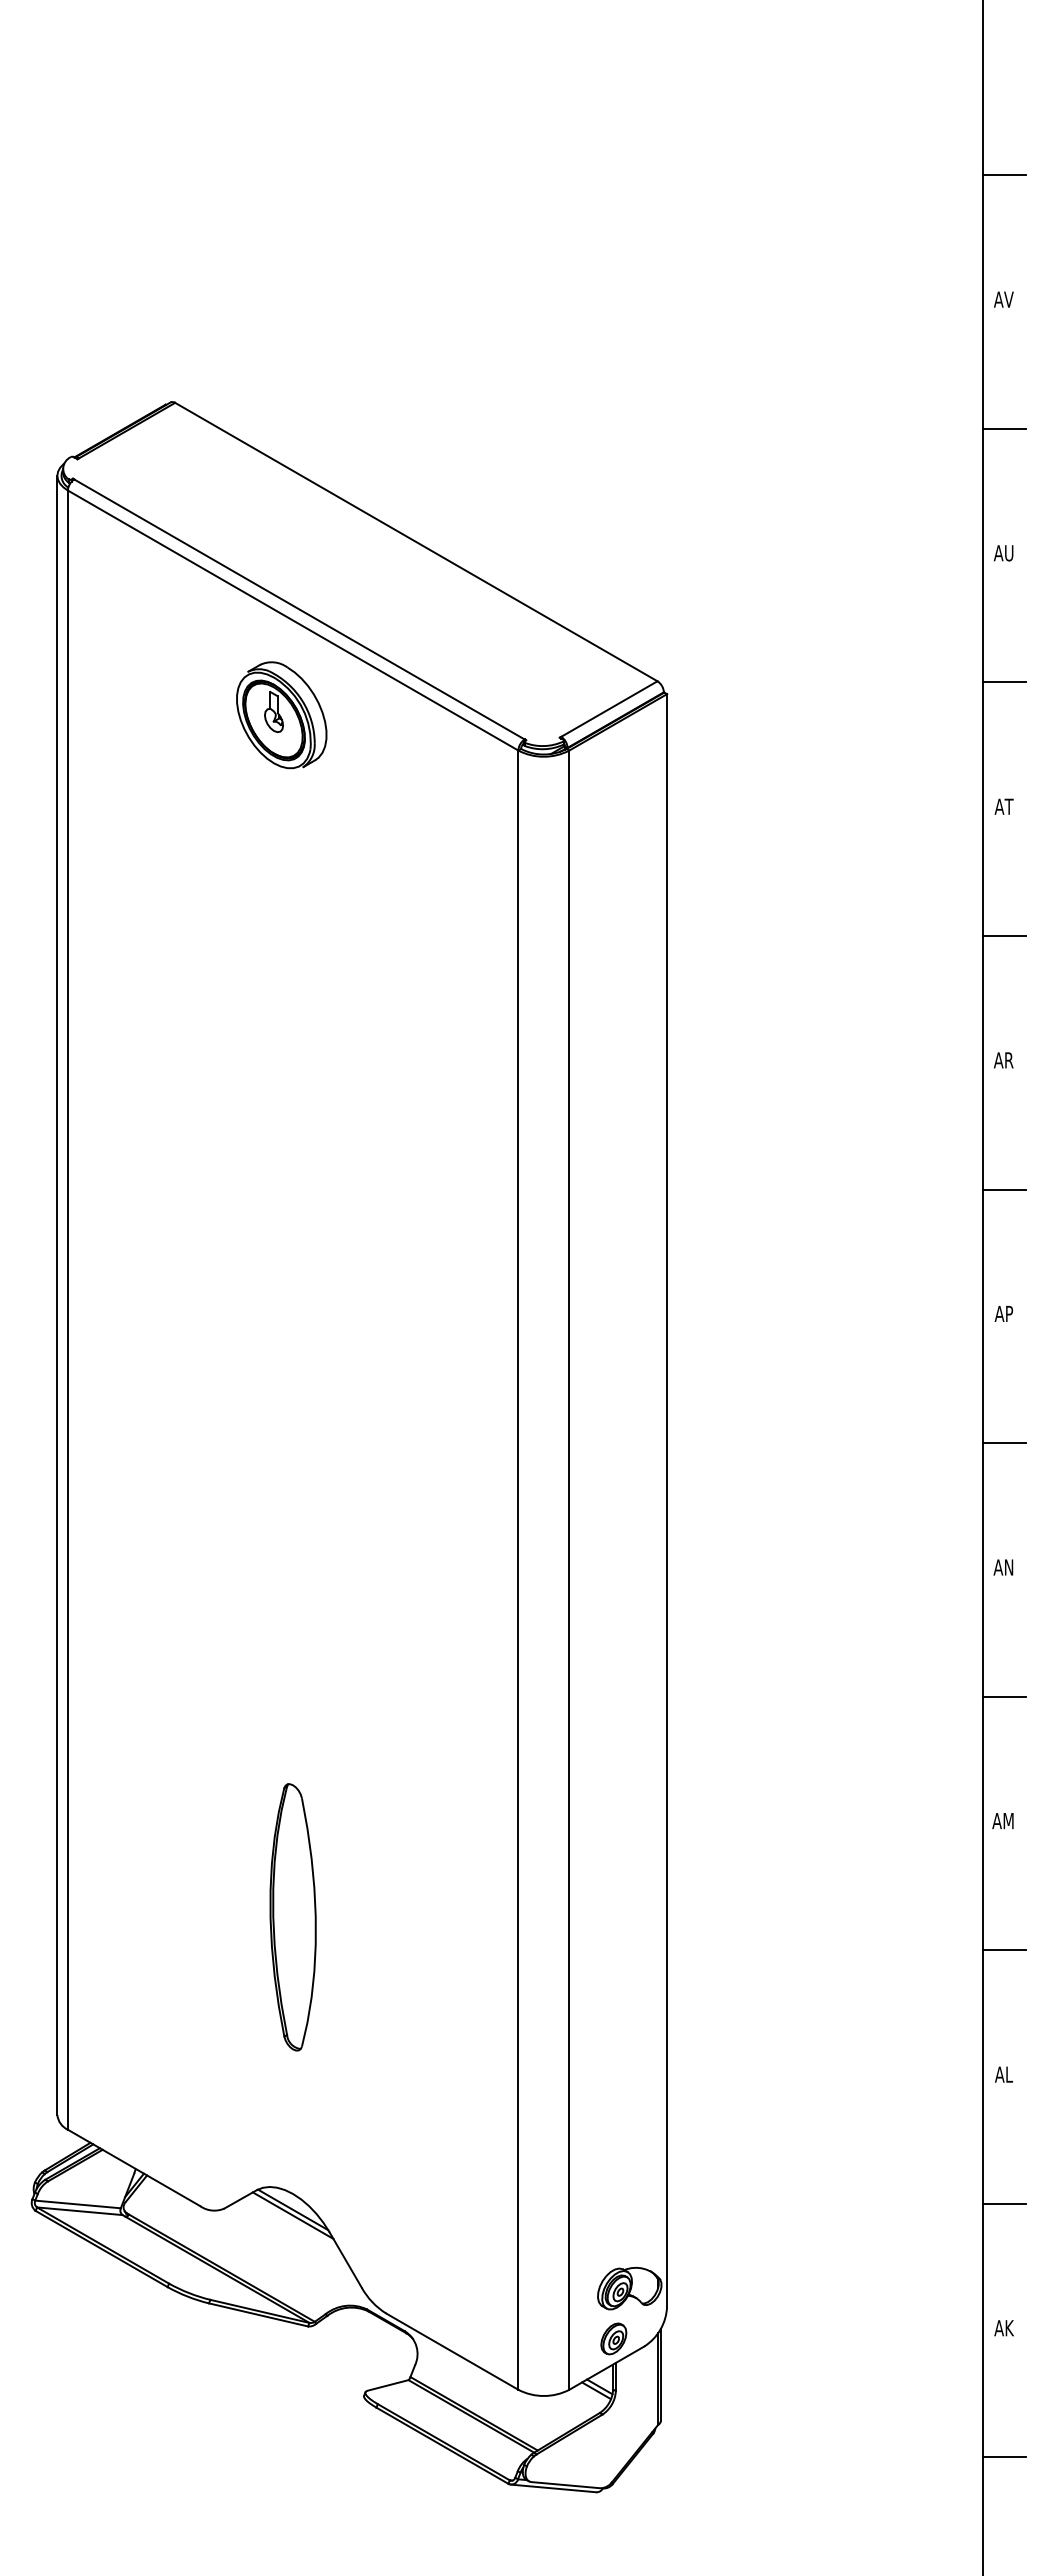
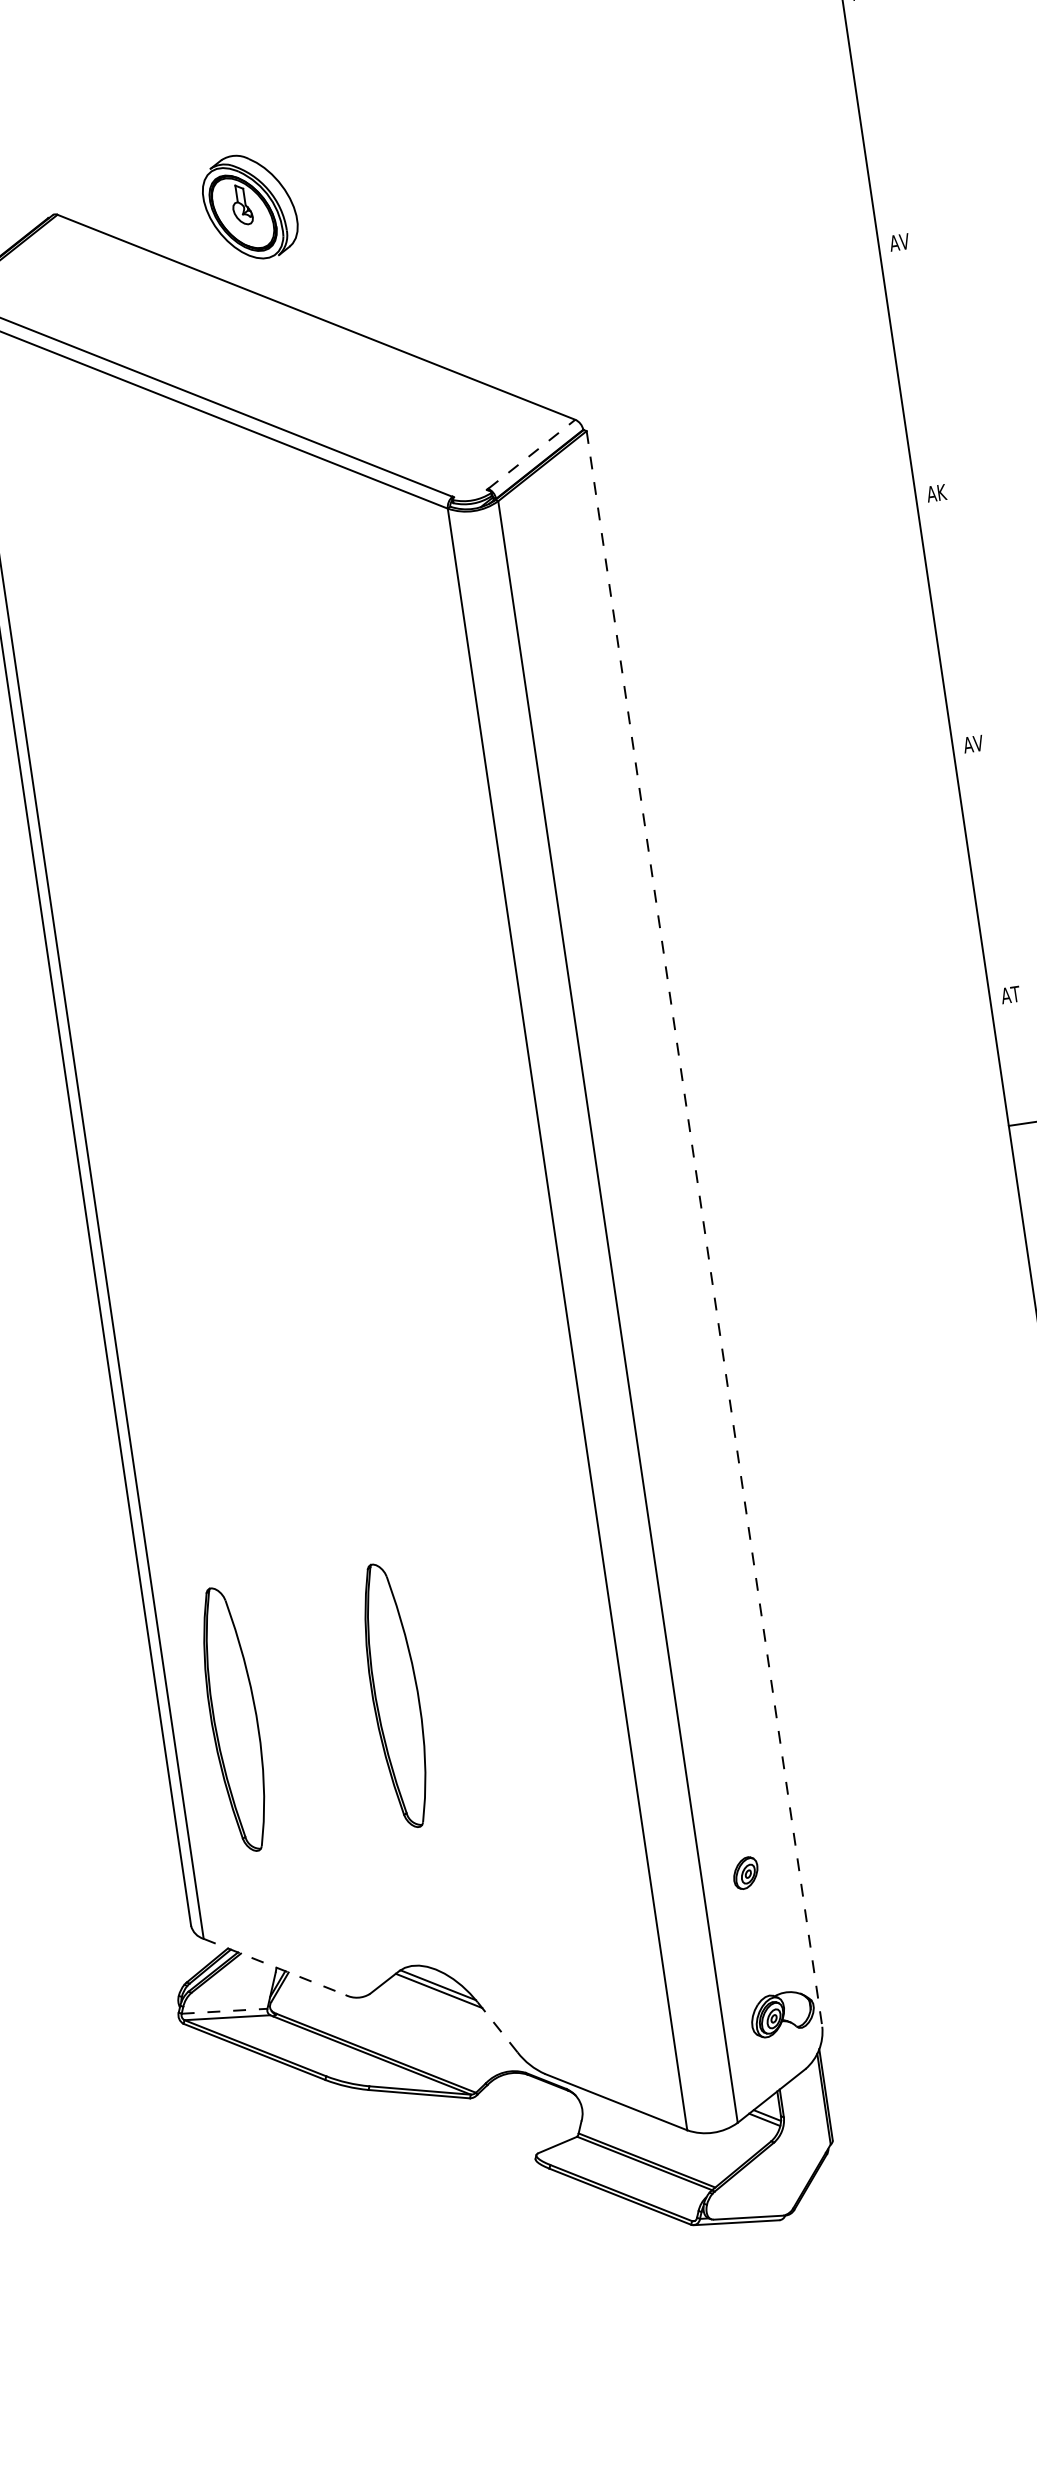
line: (1004, 428) -> (881, 119), removed
text: (1003, 553) -> (898, 242), AU -> AV
line: (1004, 682) -> (918, 370), removed
line: (609, 709) -> (531, 454), solid -> dashed
part: (281, 715) -> (249, 207), moved
text: (1003, 806) -> (935, 493), AT -> AK
line: (1004, 936) -> (955, 621), removed
text: (1008, 1060) -> (977, 743), AR -> AV
line: (1004, 1189) -> (992, 871), removed
text: (1008, 1313) -> (1014, 993), AP -> AT
line: (667, 1501) -> (705, 1229), solid -> dashed
part: (129, 1917) -> (233, 1719), added
line: (134, 2168) -> (275, 1967), solid -> dashed
line: (78, 2204) -> (225, 2011), solid -> dashed
line: (345, 2259) -> (497, 2026), solid -> dashed
part: (613, 2338) -> (745, 1872), moved

